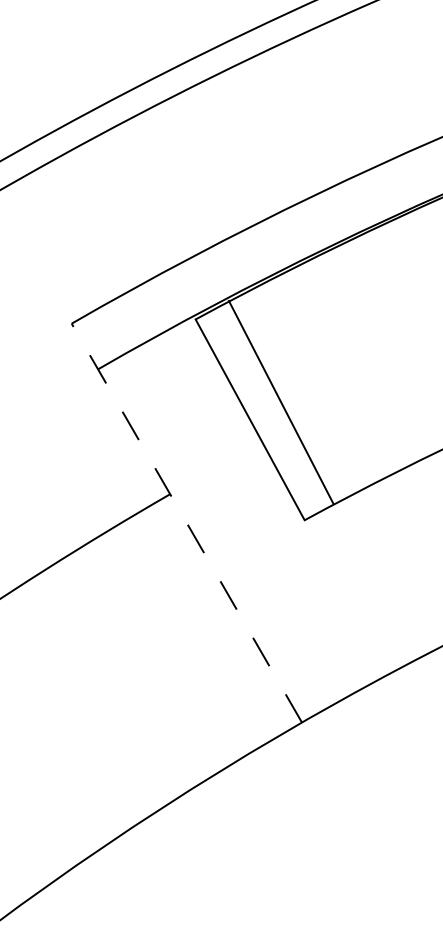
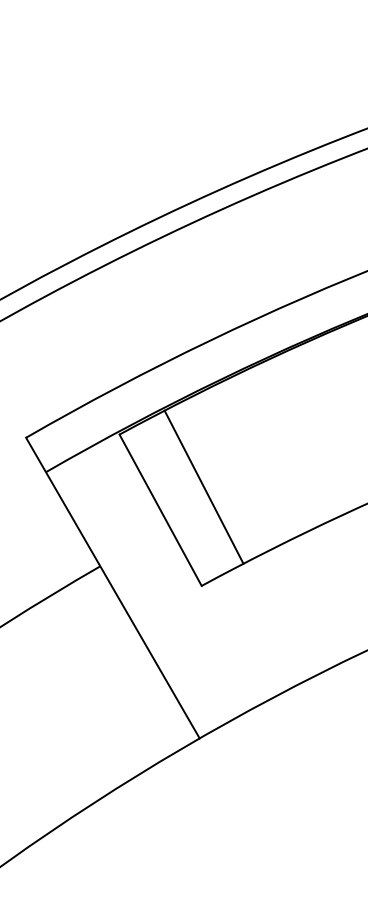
line: (280, 401) -> (203, 486), moved
line: (186, 523) -> (112, 588), dashed -> solid

